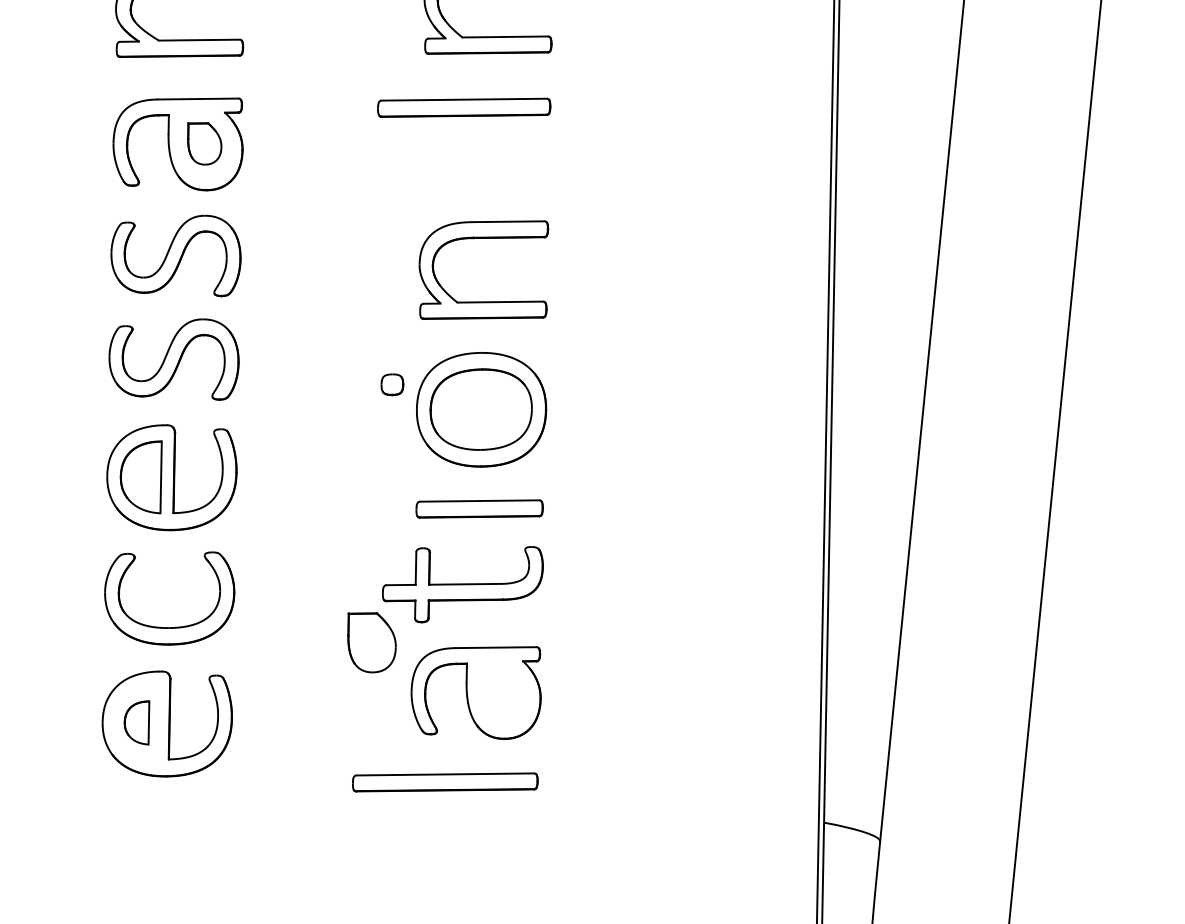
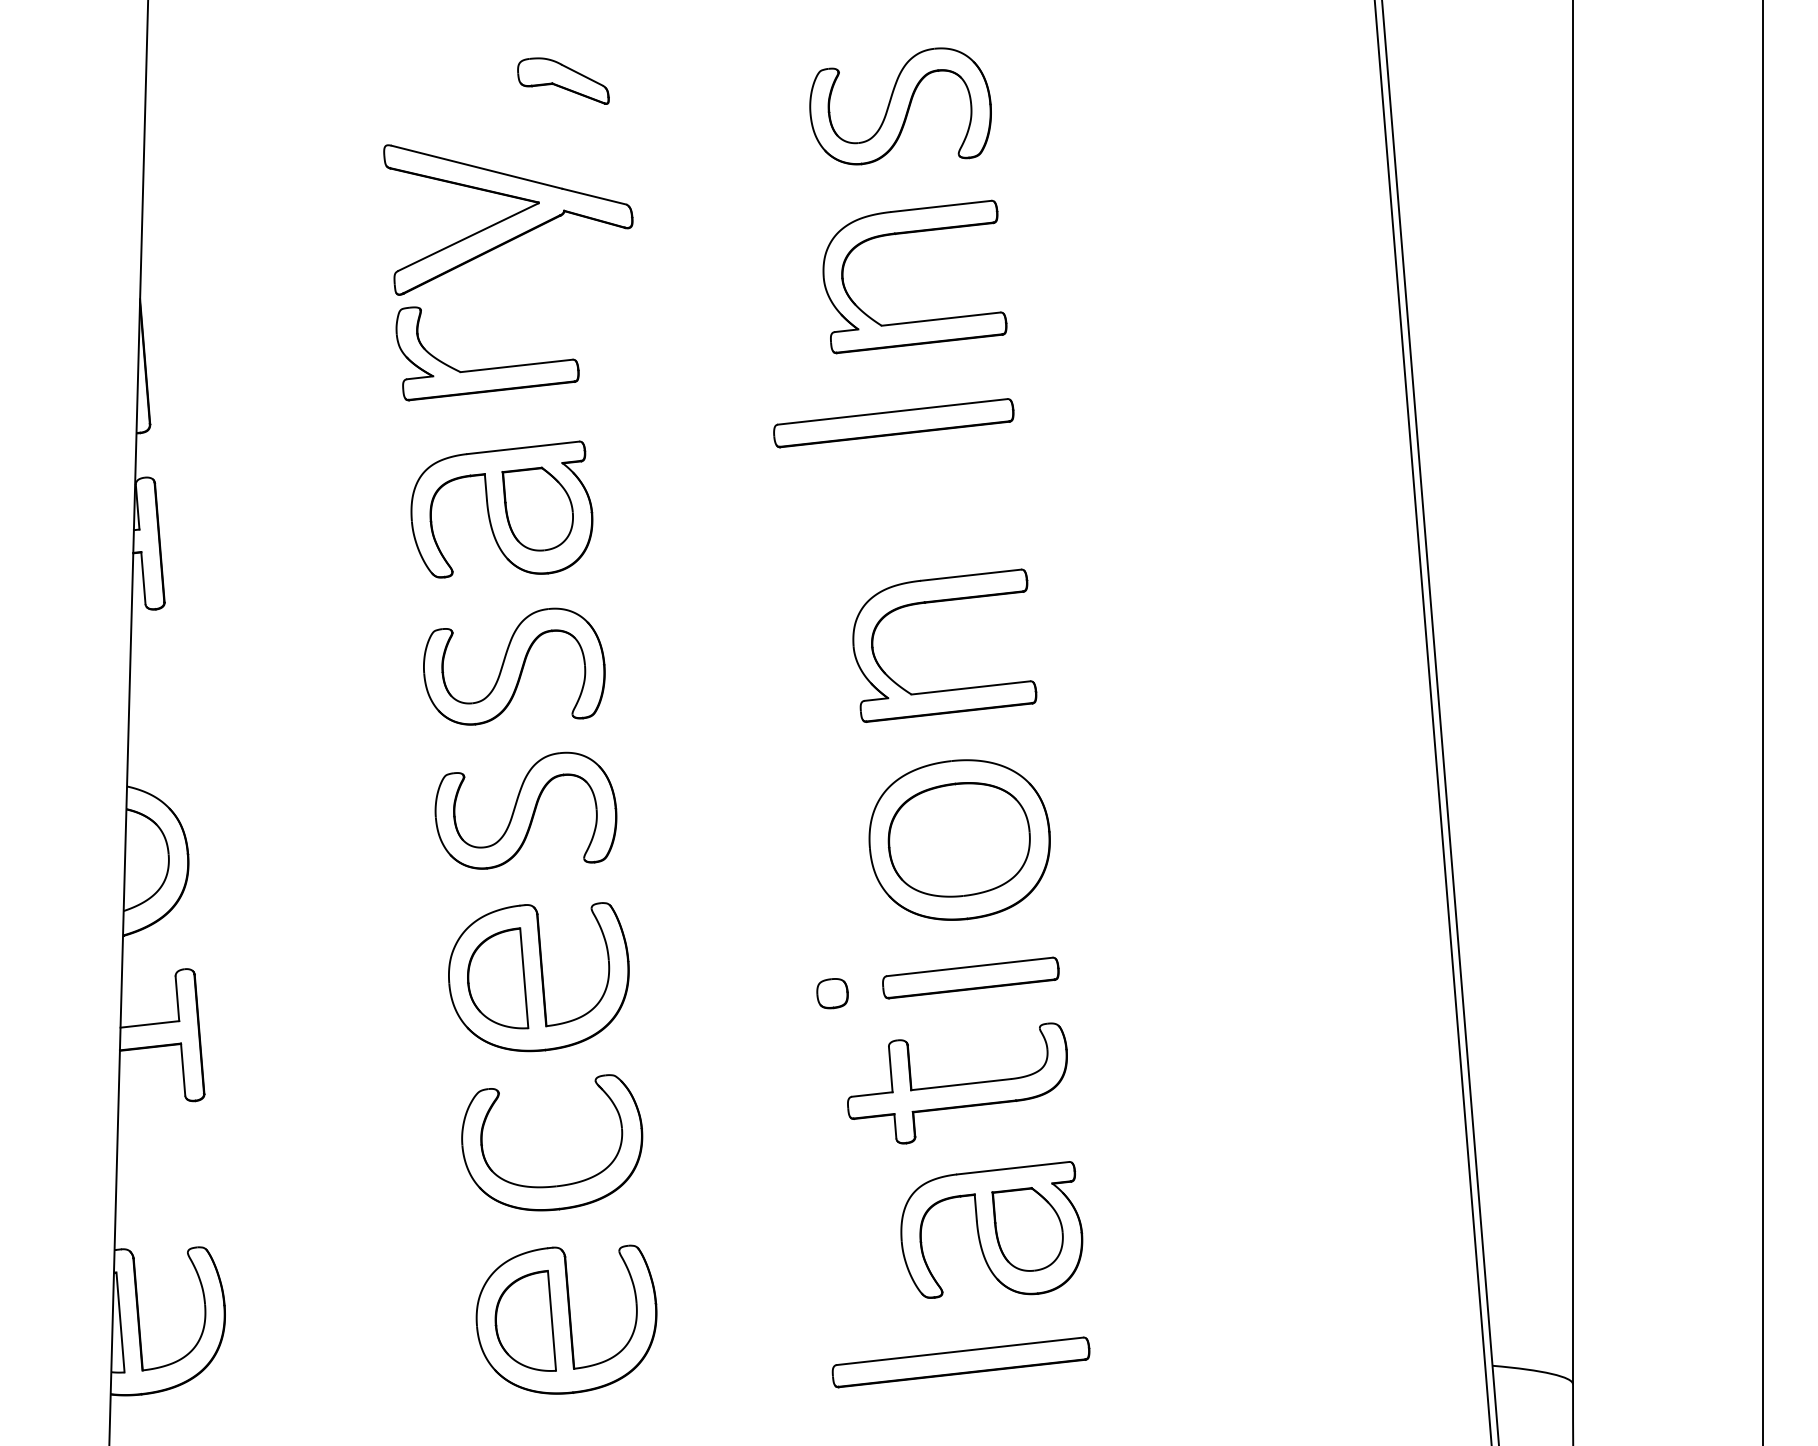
part: (204, 143) -> (537, 508), size x1.43
part: (392, 384) -> (832, 993), moved
part: (370, 642) -> (1027, 1229), moved
part: (137, 721) -> (525, 1320), size x1.67

